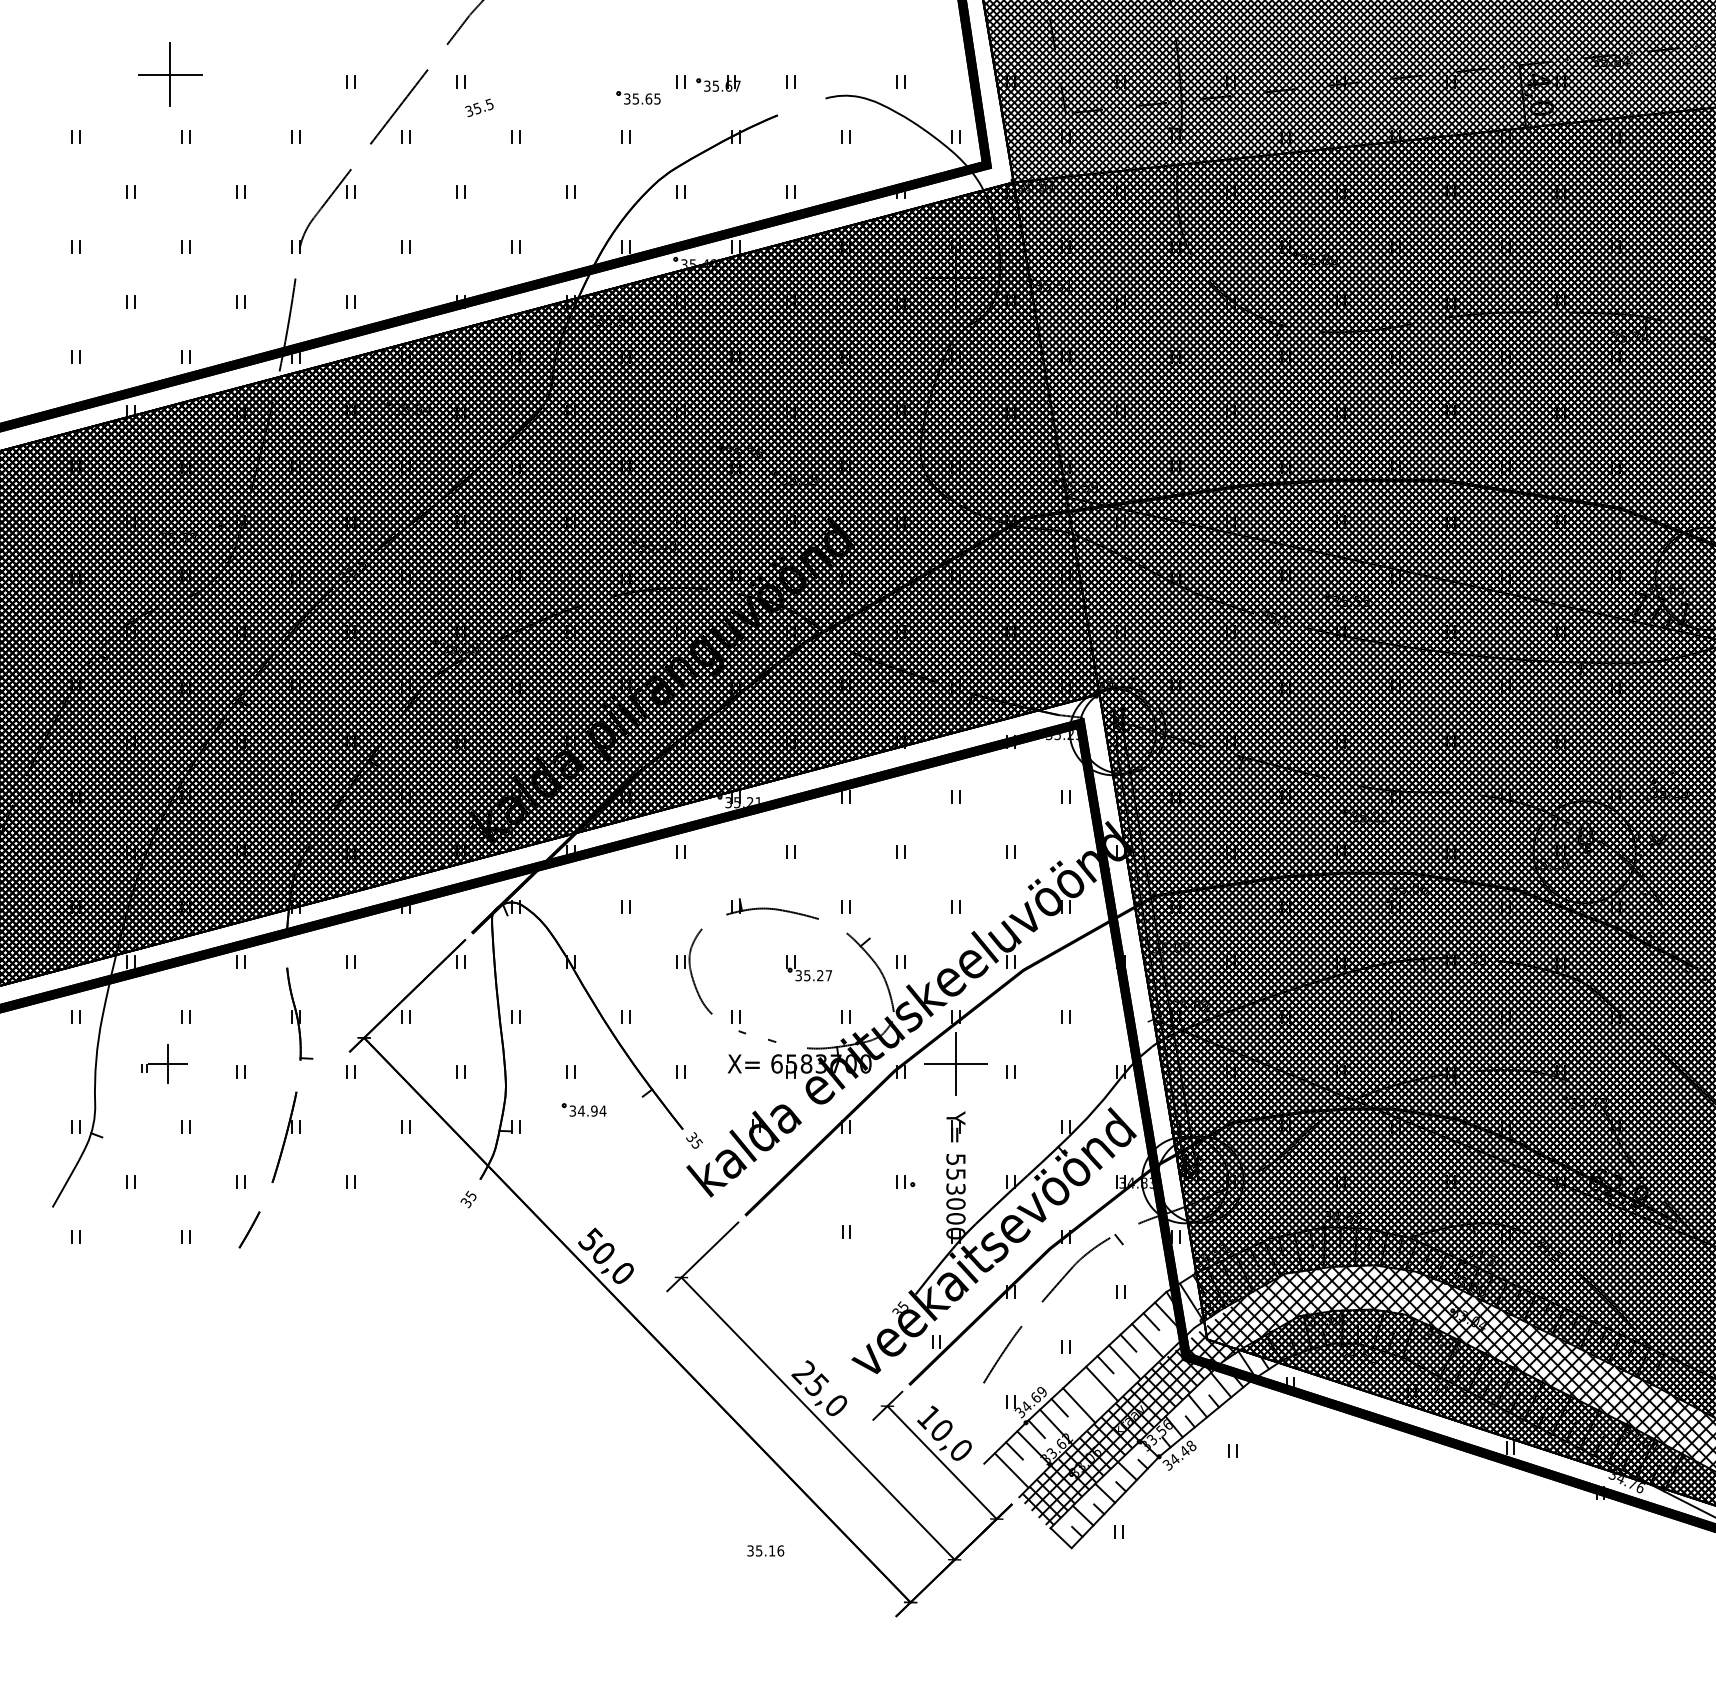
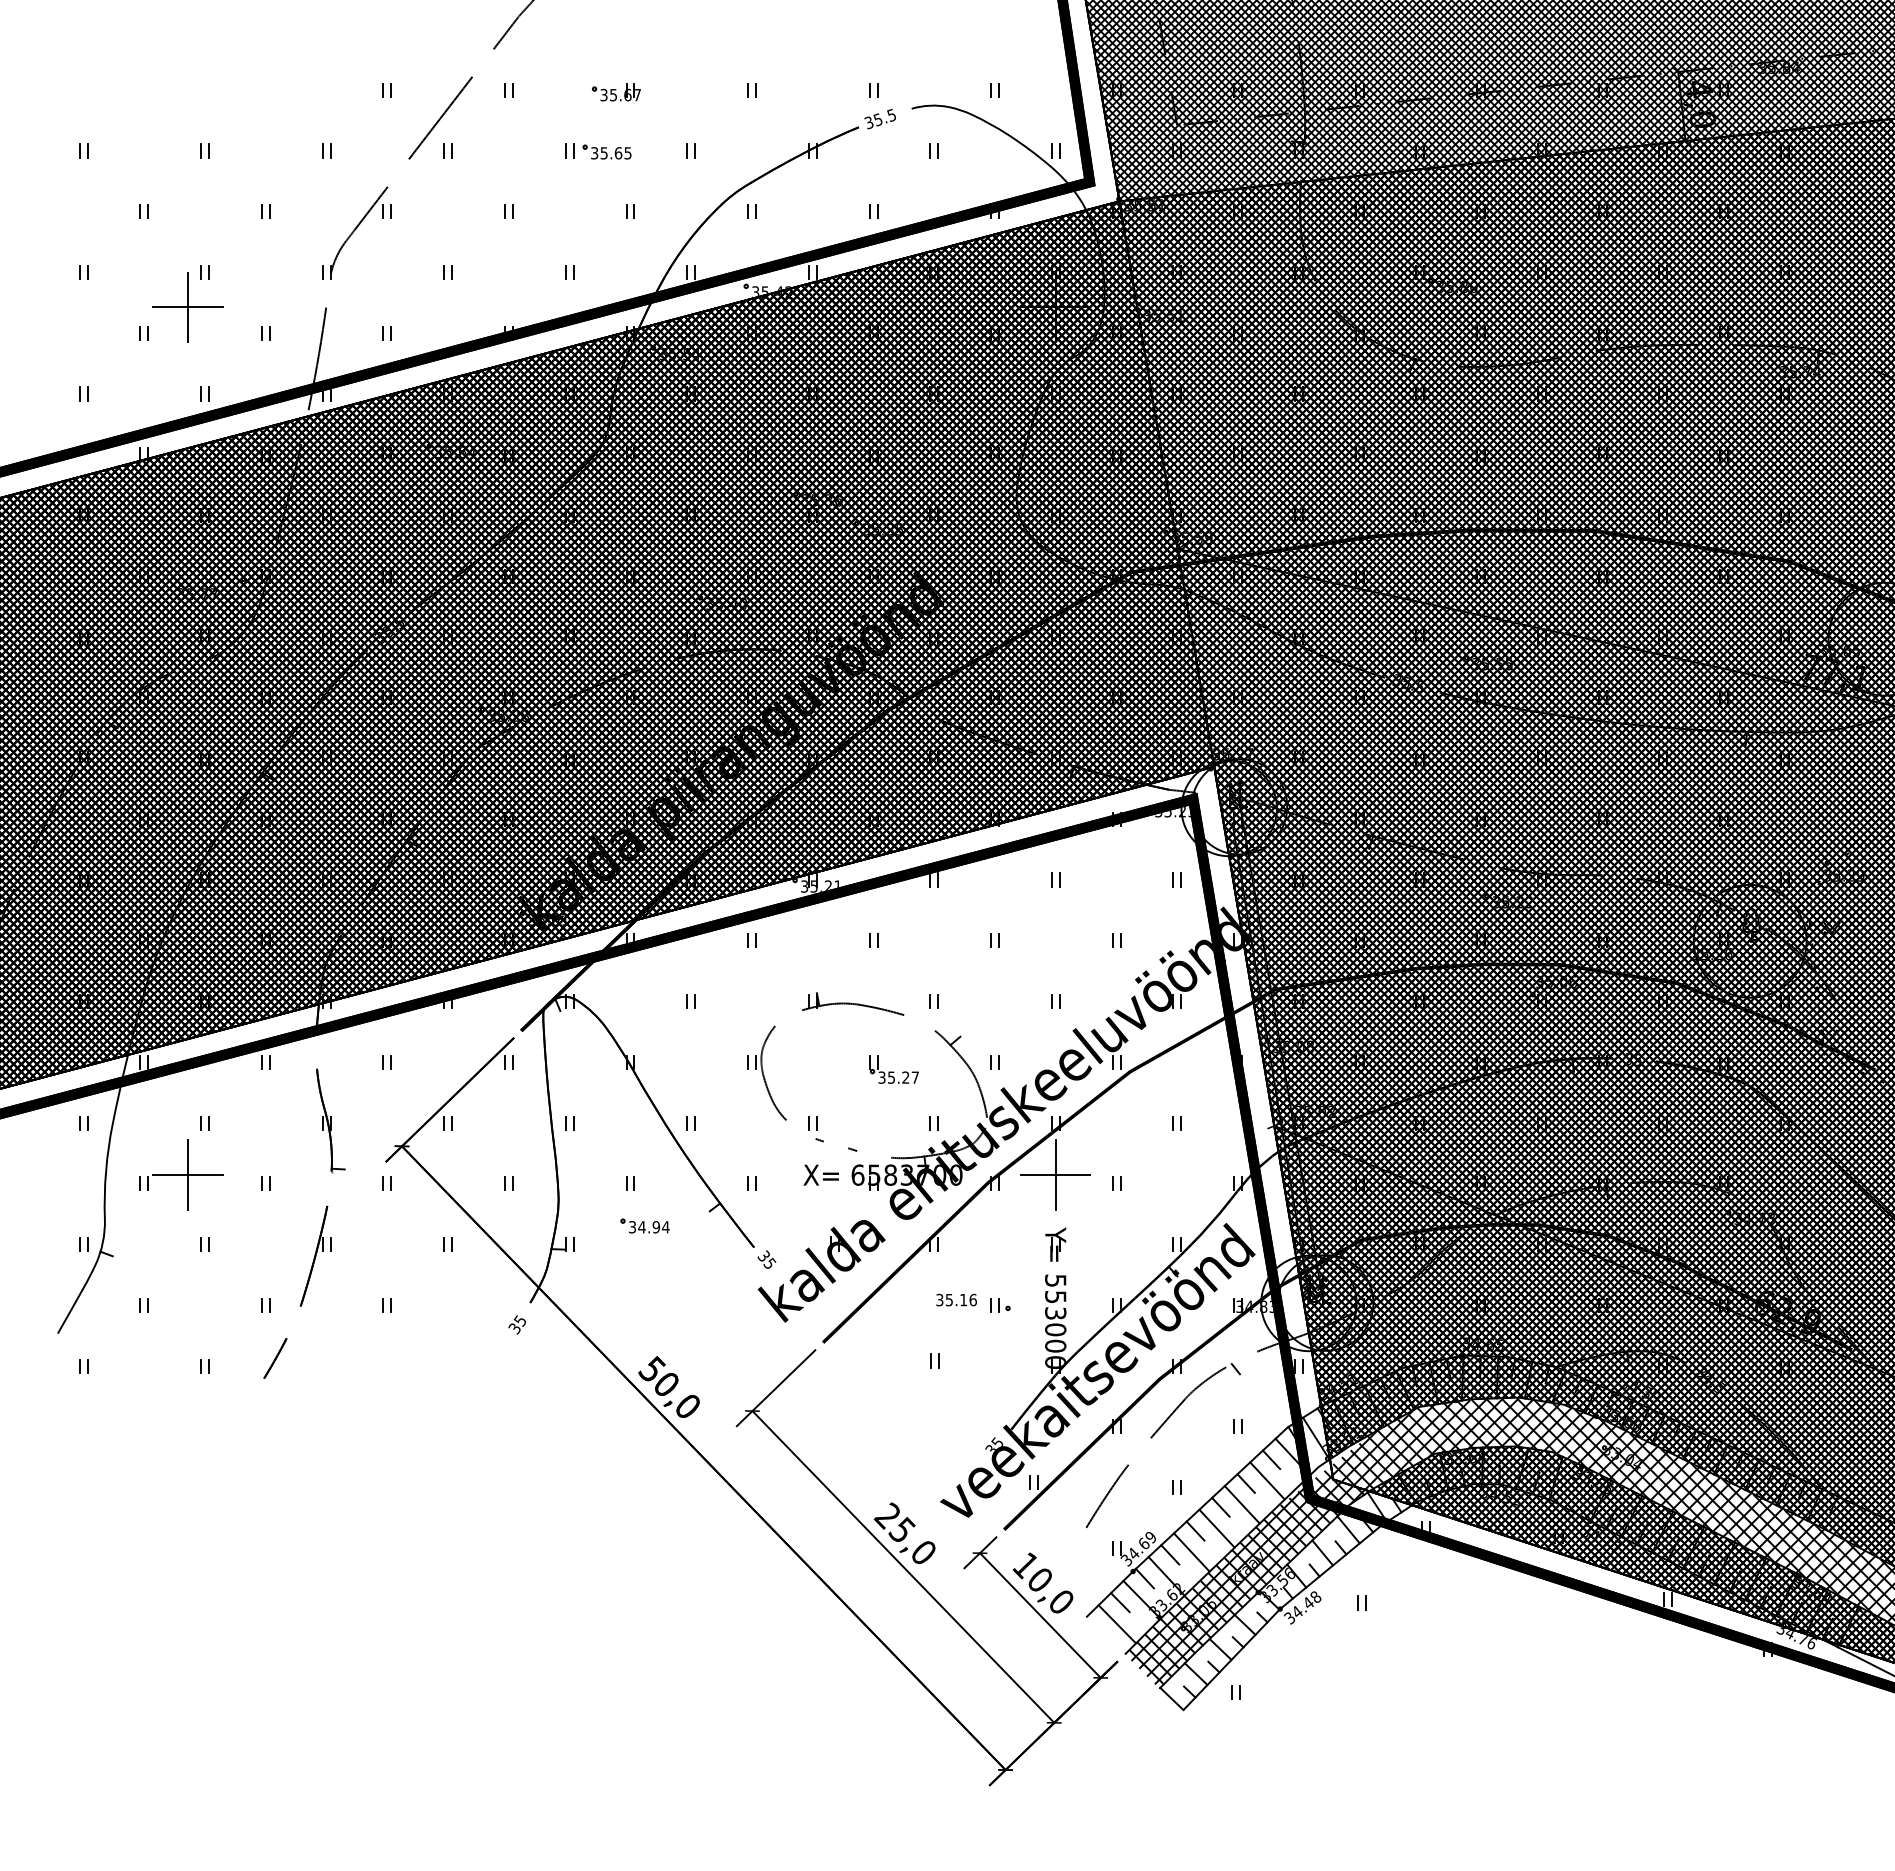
part: (169, 74) -> (187, 307), moved
part: (718, 83) -> (616, 92), moved
part: (638, 97) -> (606, 151), moved
text: (478, 108) -> (879, 119), moved
part: (164, 1063) -> (181, 1174), size x1.67
line: (1082, 1385) -> (1195, 1530), added
text: (765, 1550) -> (956, 1299), moved

